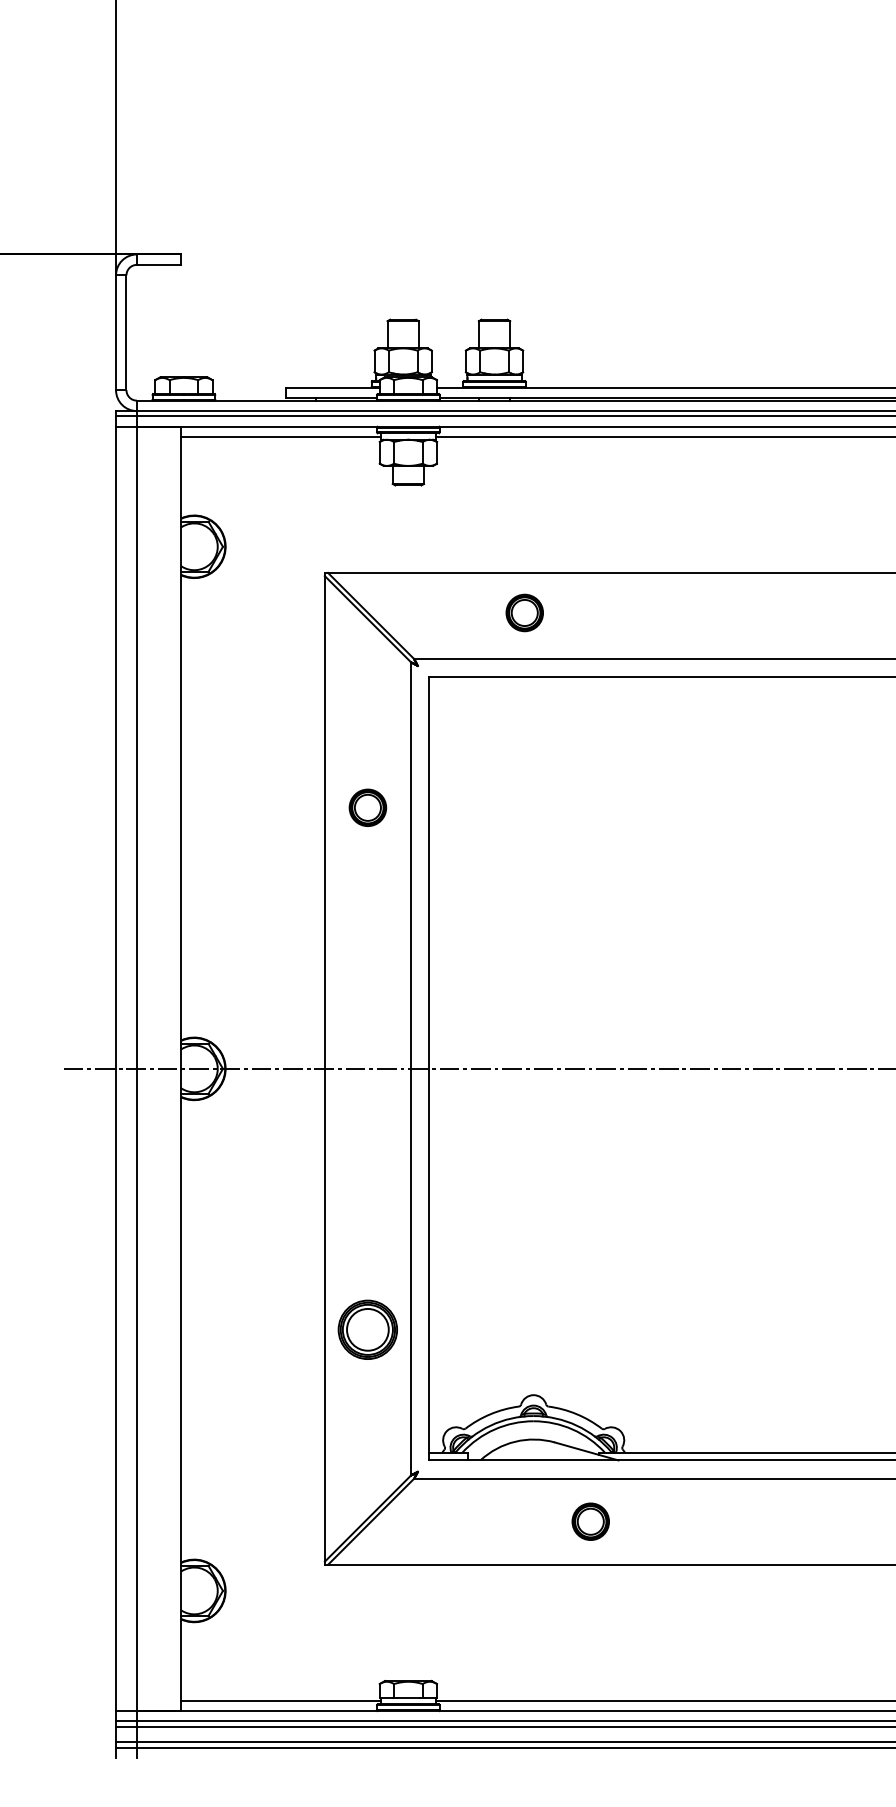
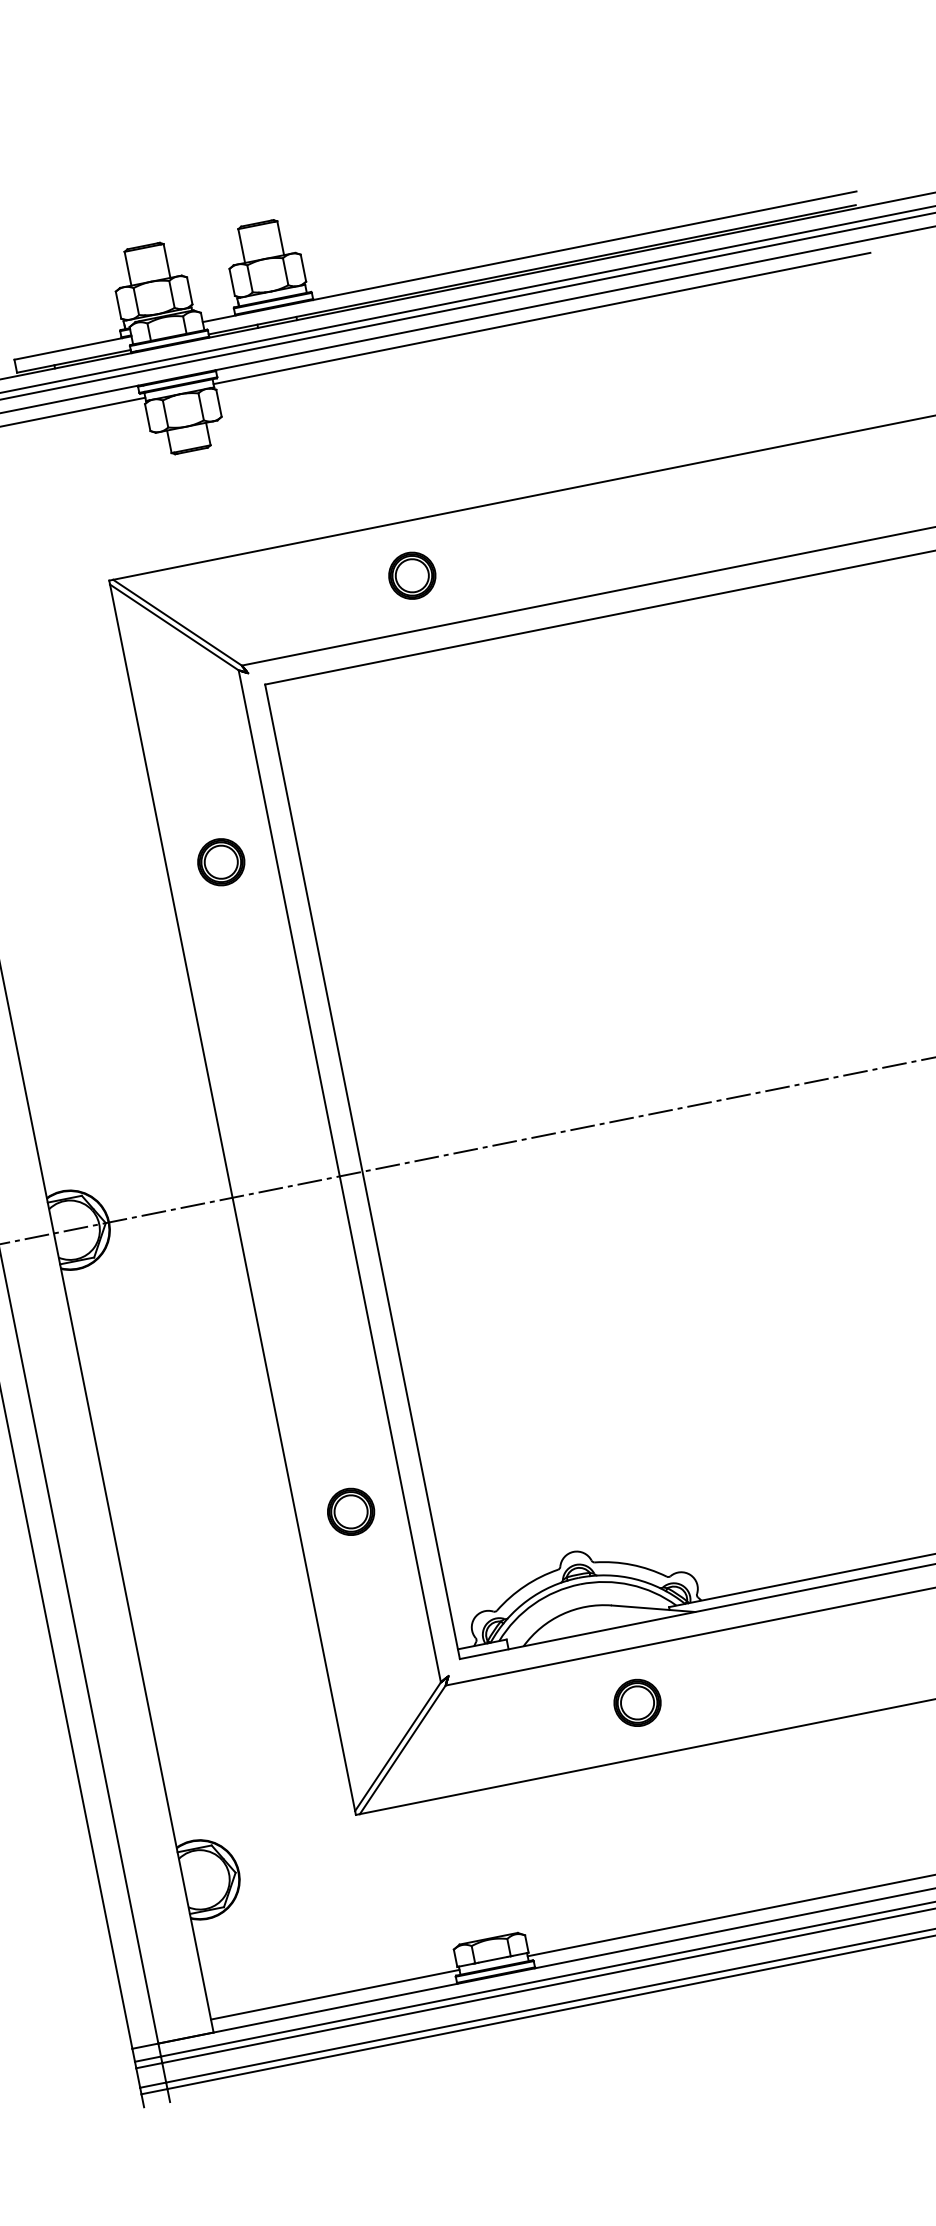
part: (524, 612) -> (411, 575), moved
part: (367, 1329) -> (350, 1511), size x0.62
part: (590, 1521) -> (637, 1702), moved

